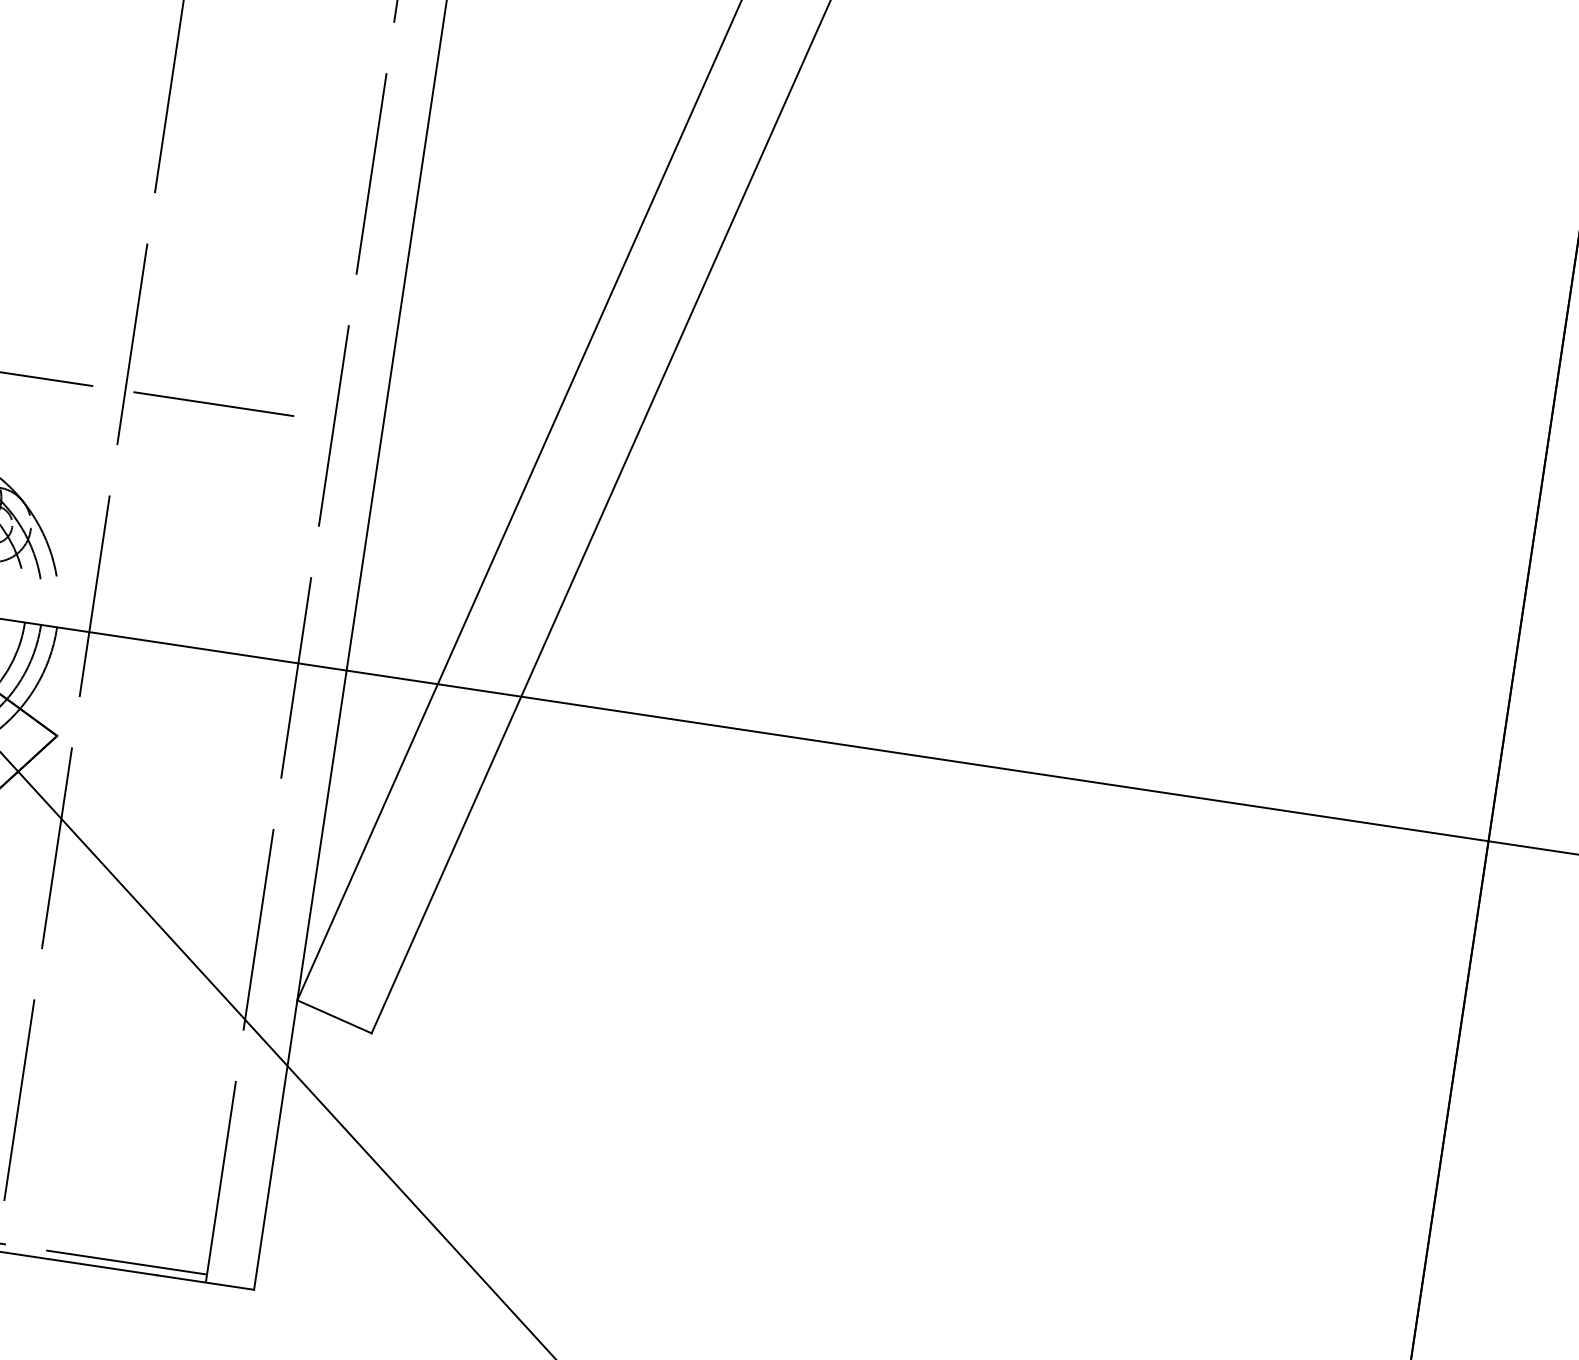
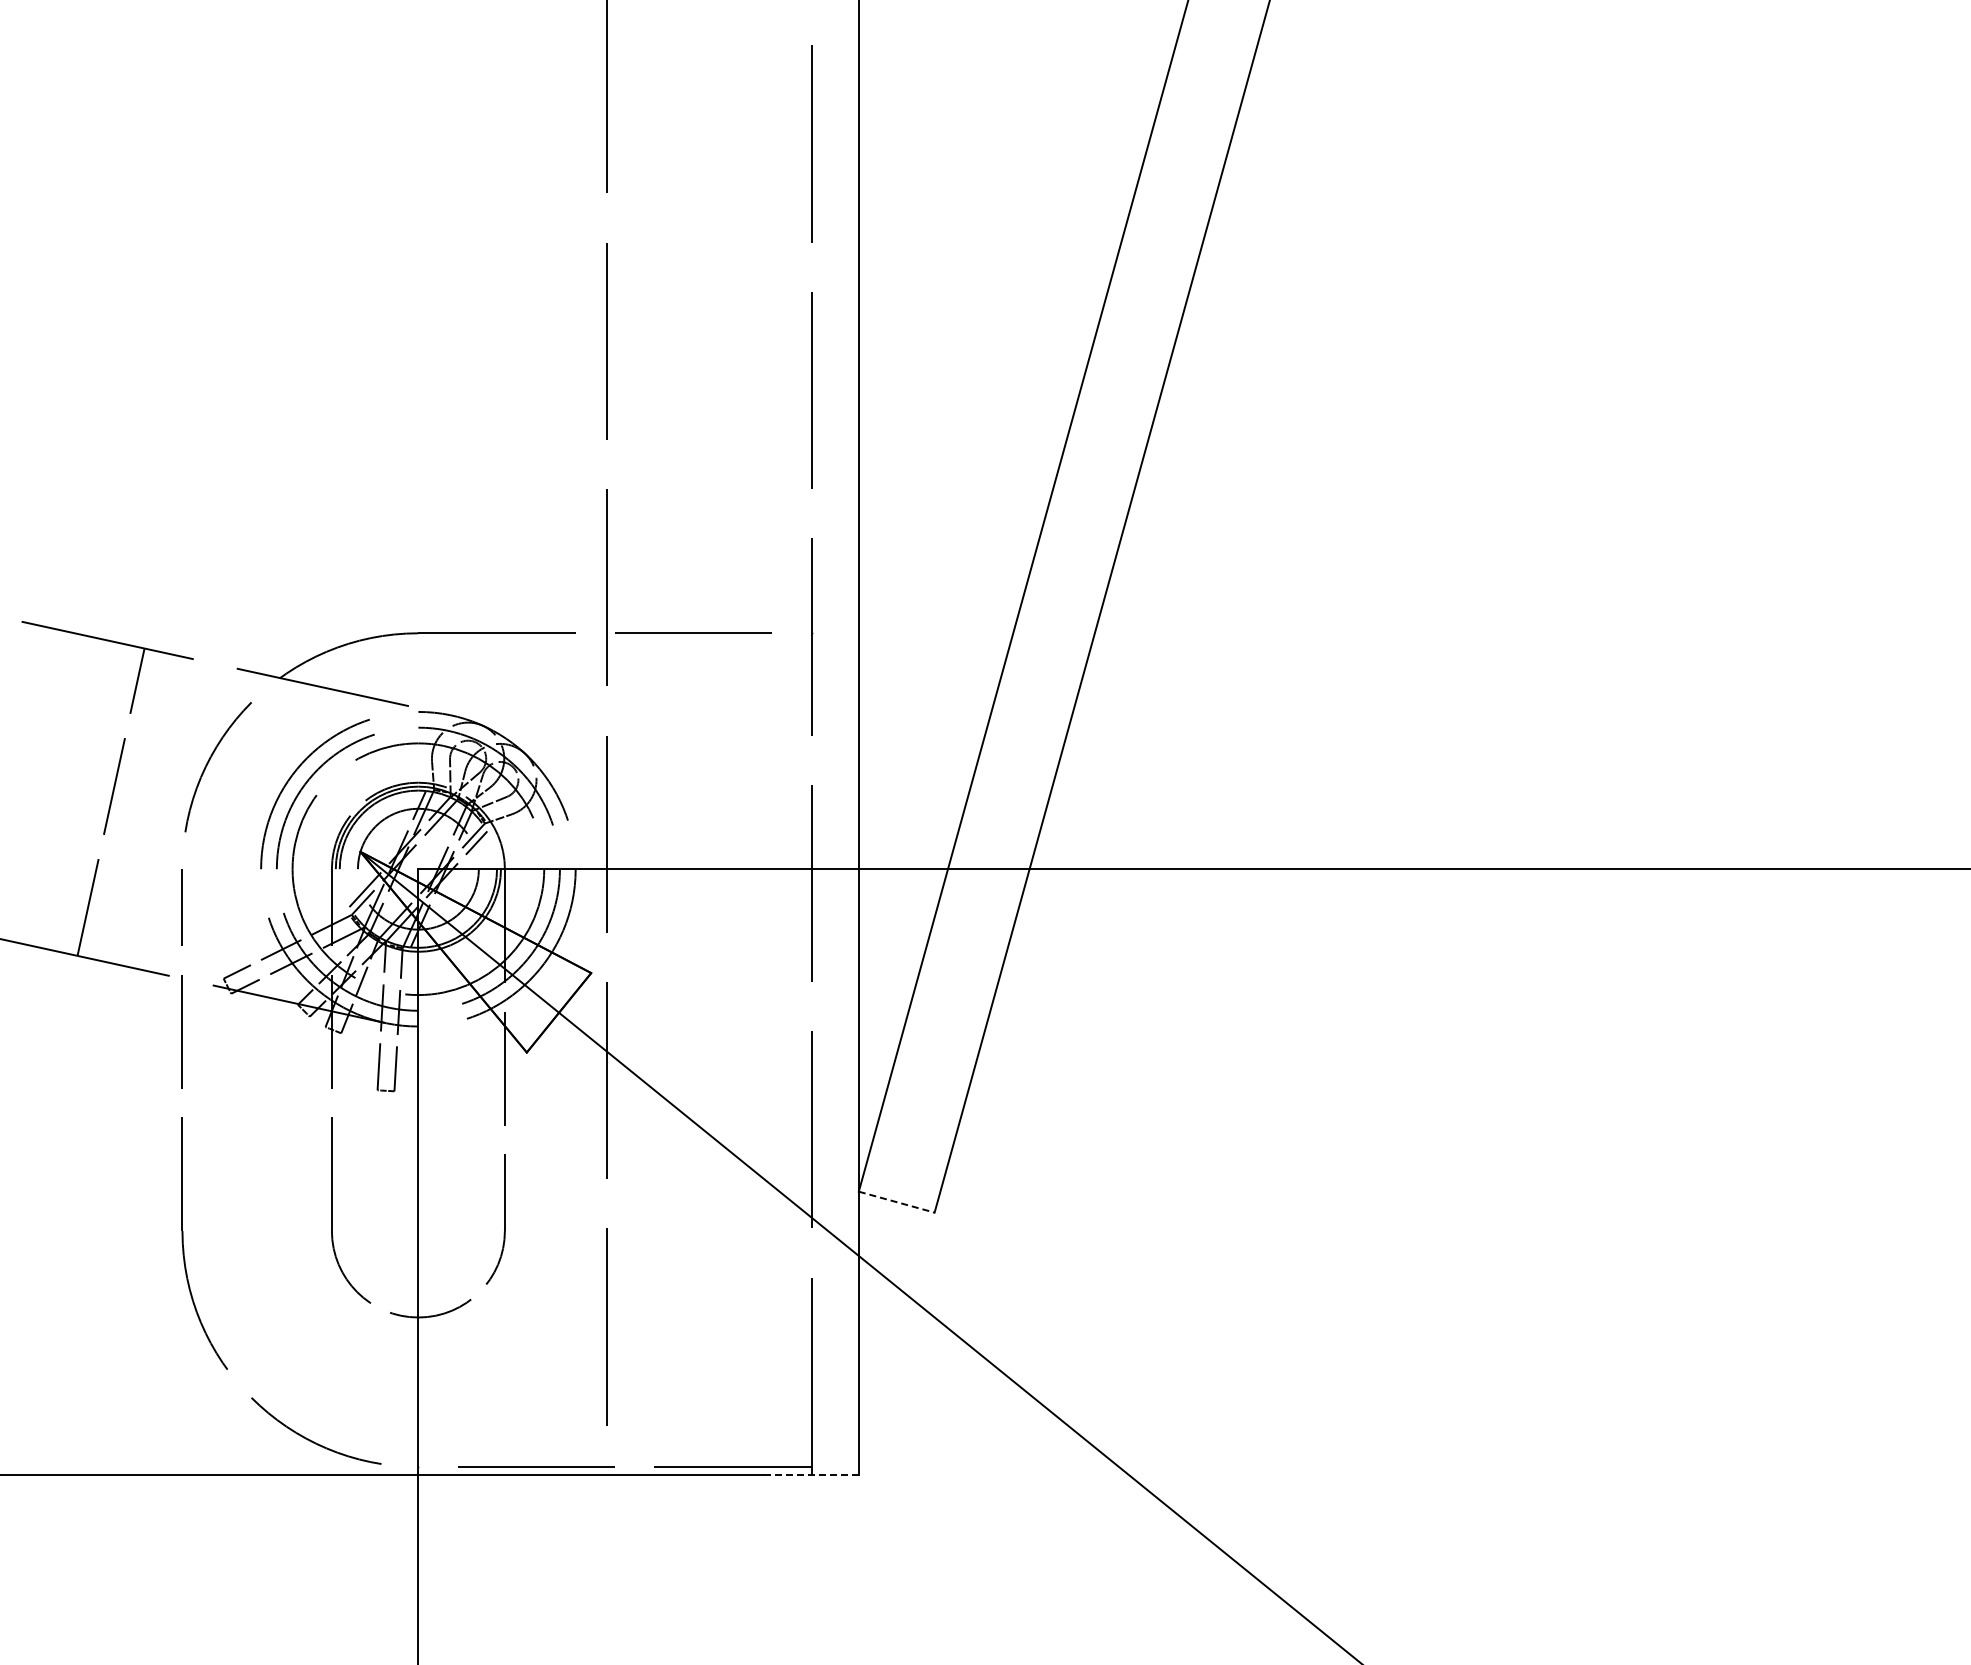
line: (335, 1017) -> (897, 1202), solid -> dashed
line: (206, 1282) -> (812, 1474), solid -> dashed

